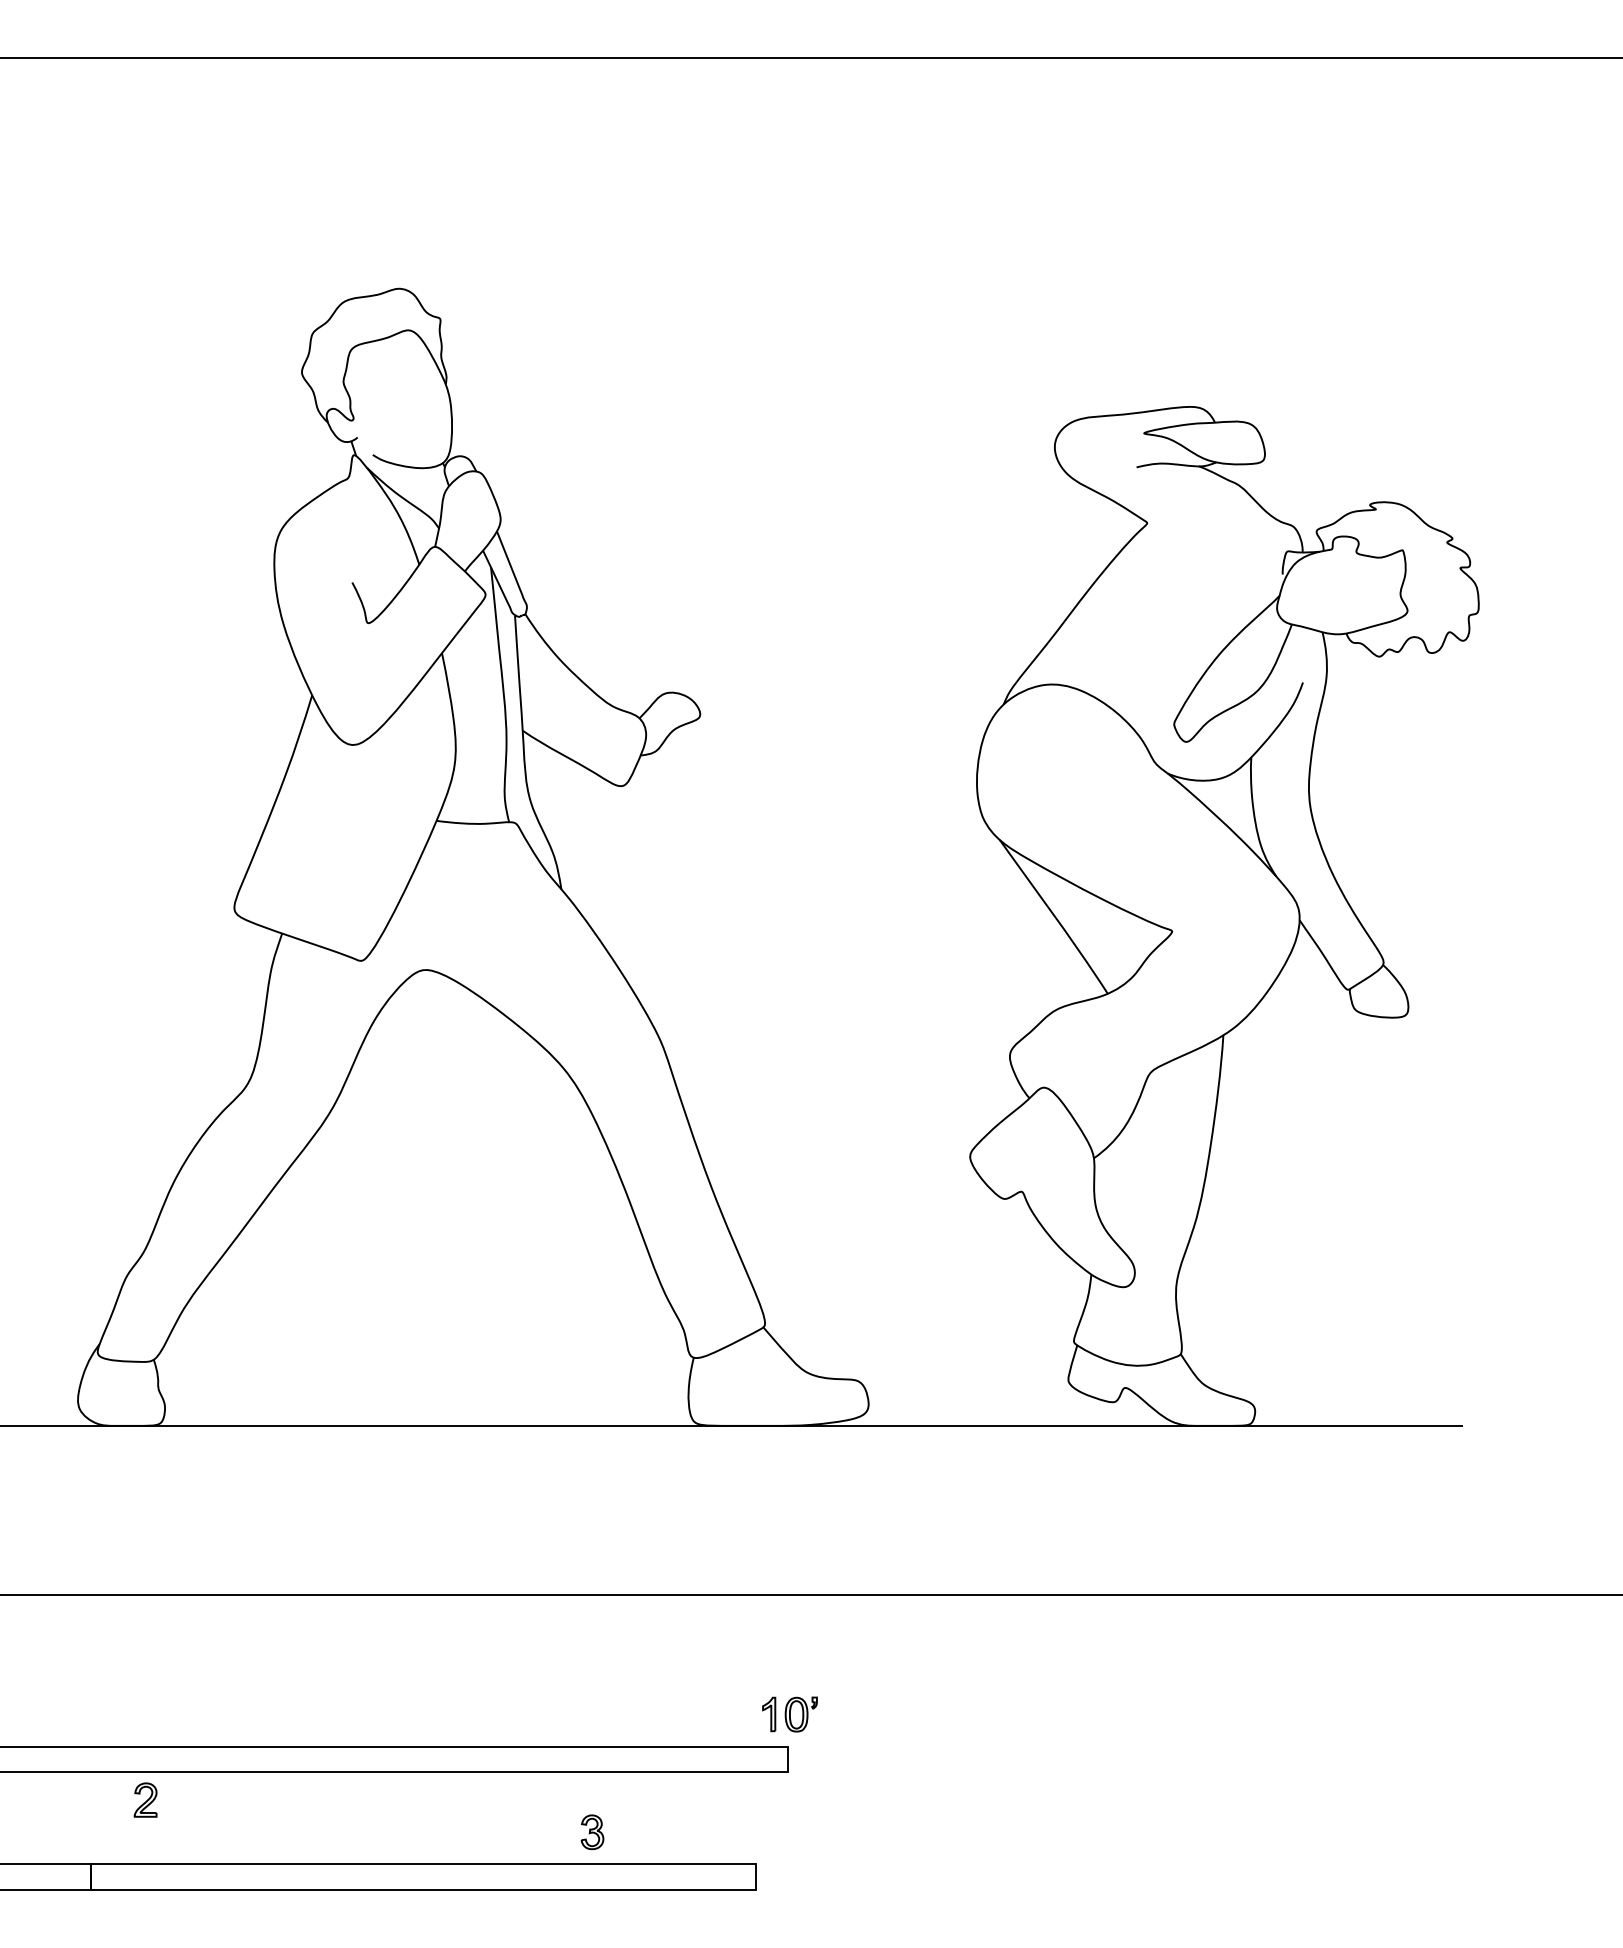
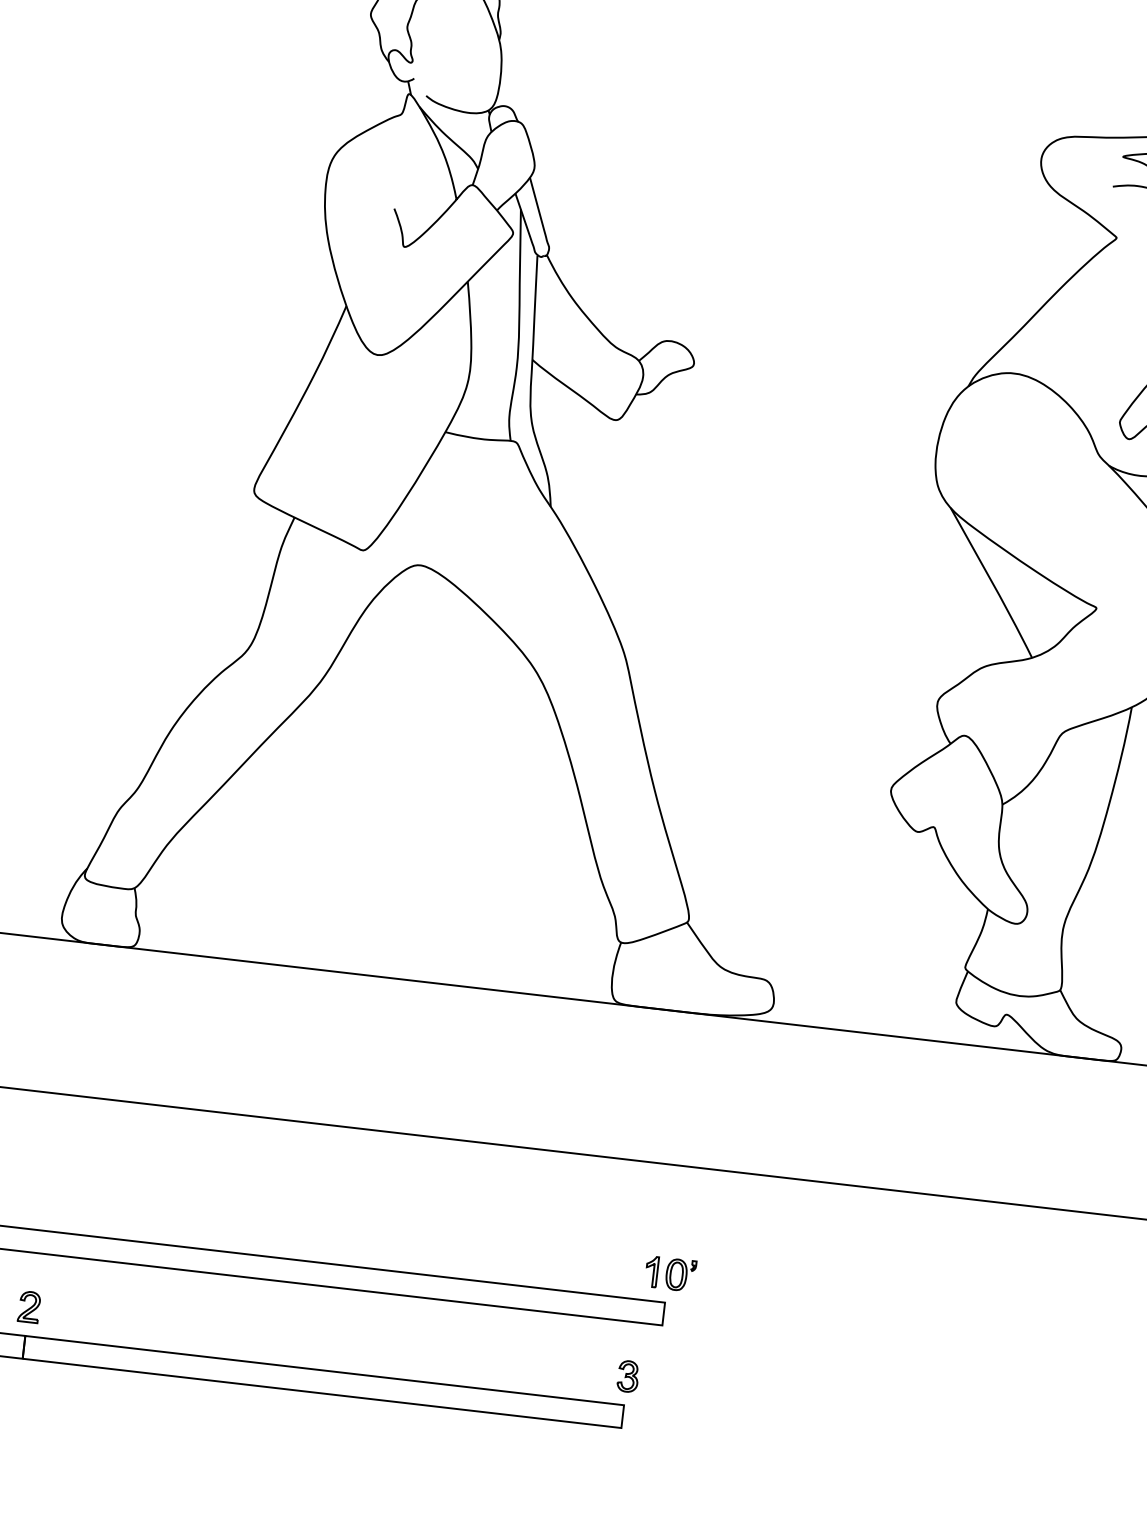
part: (145, 1799) -> (29, 1306), moved
part: (592, 1832) -> (628, 1376), moved

